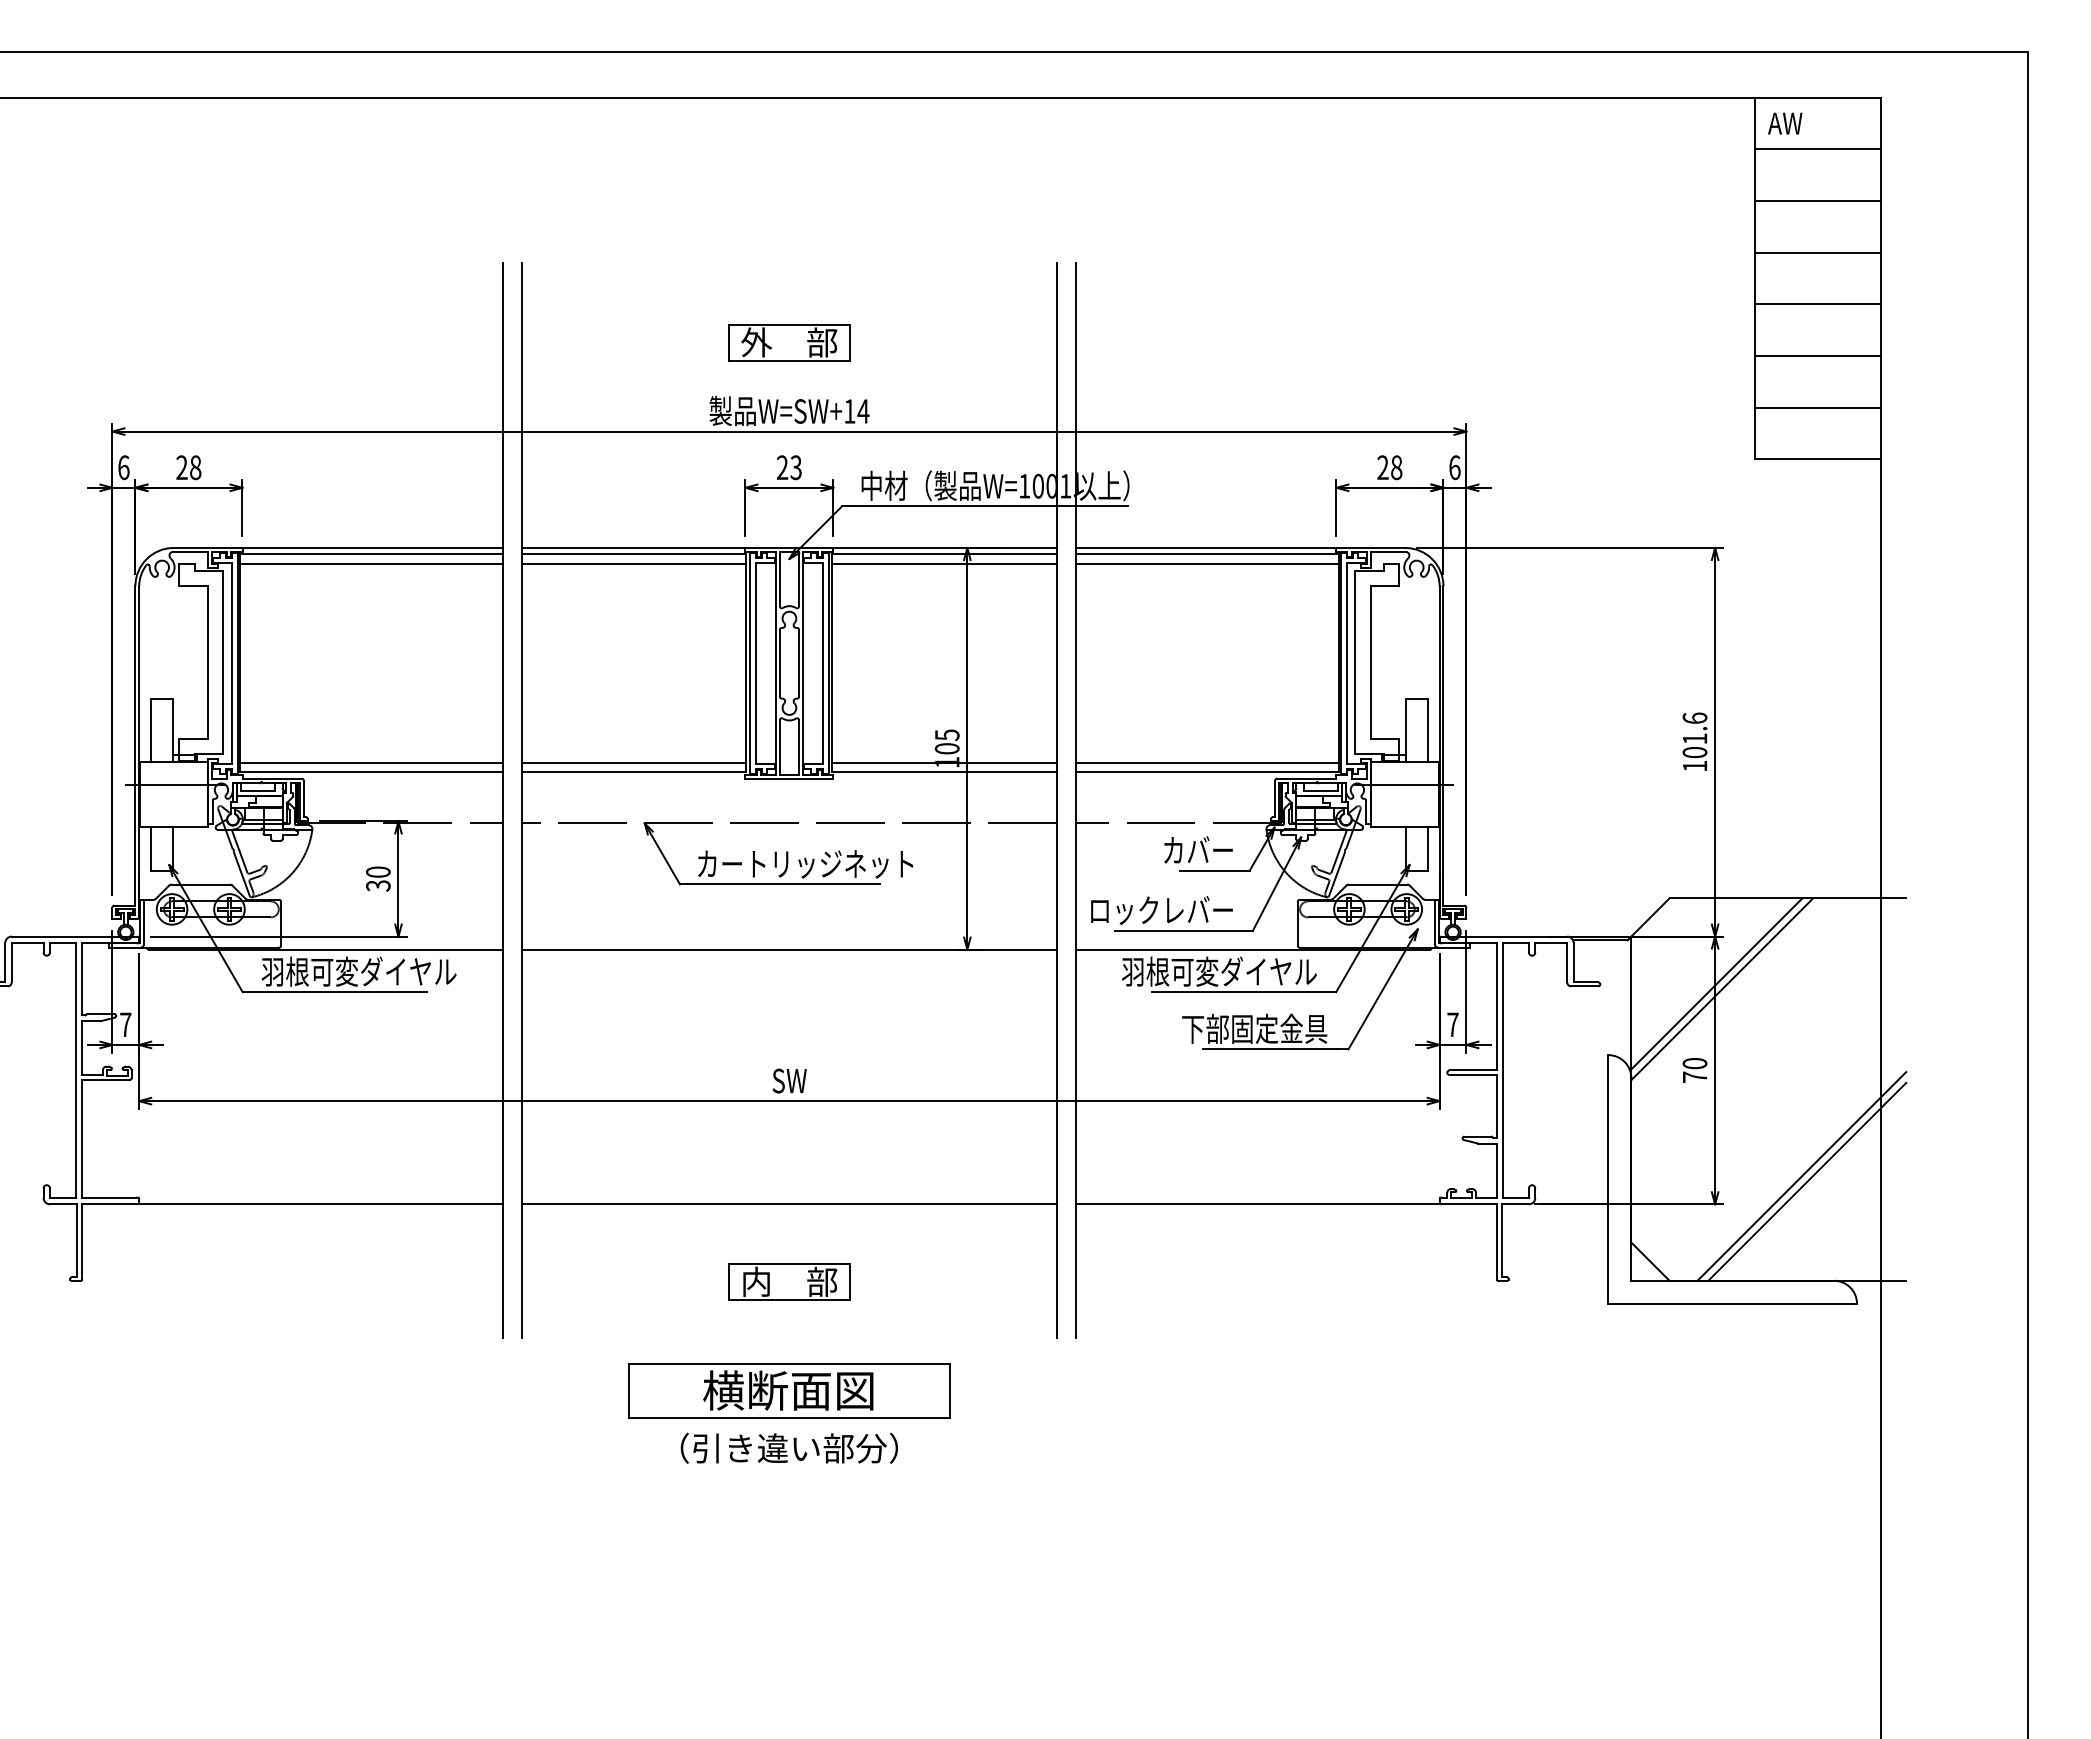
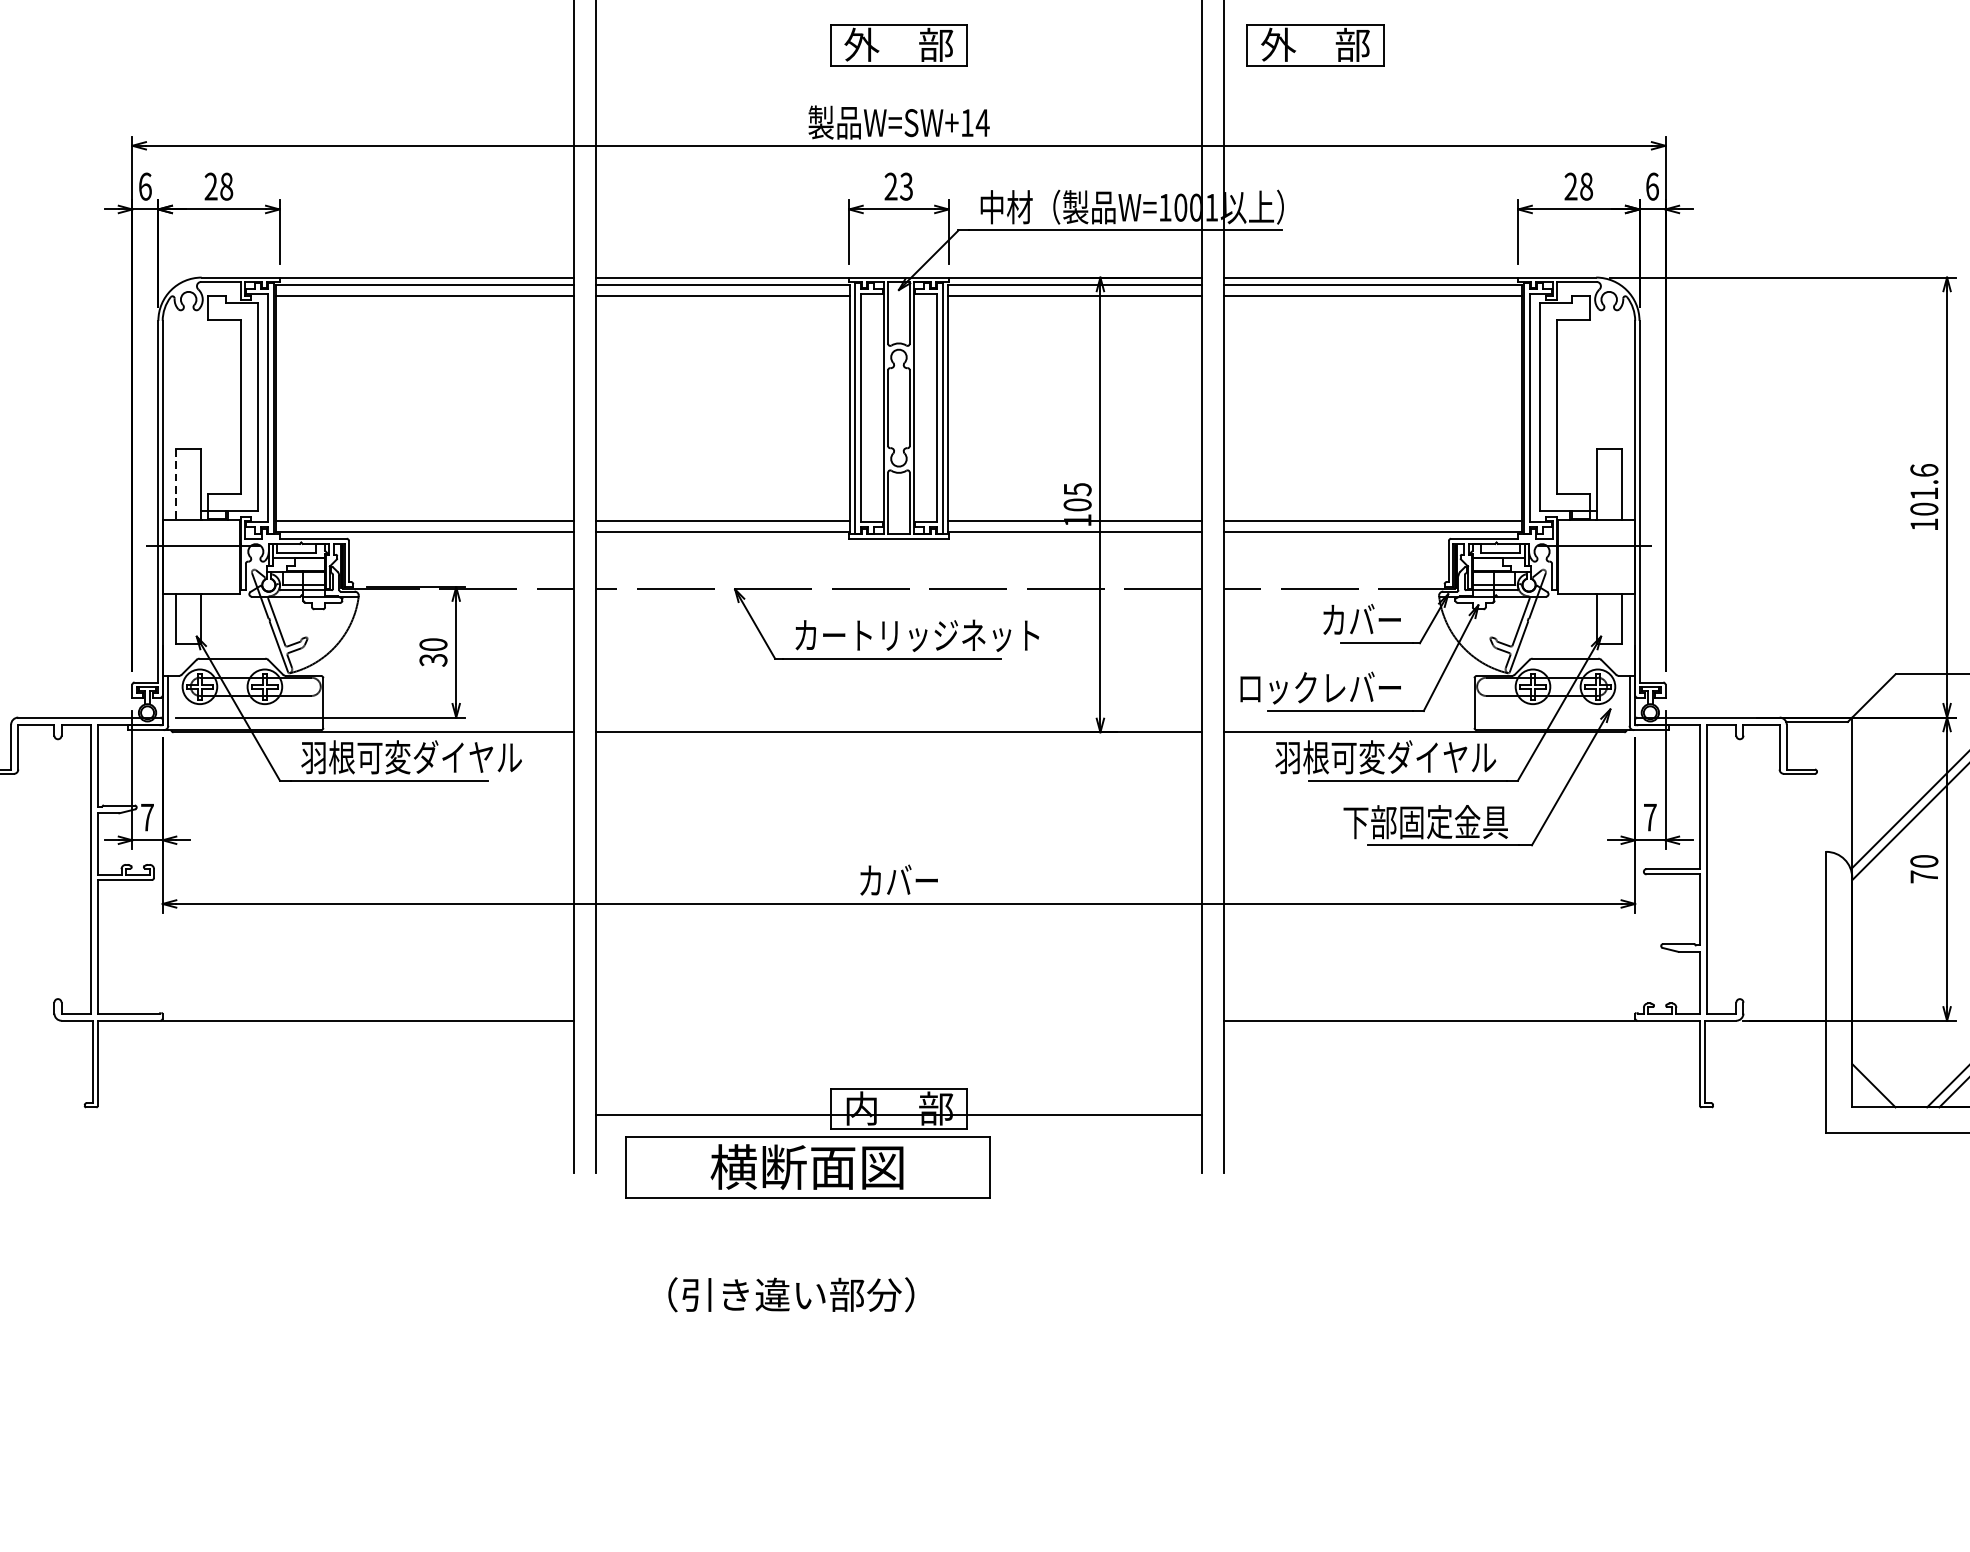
part: (1157, 342) -> (1315, 44), added
line: (150, 730) -> (175, 484), solid -> dashed
text: (789, 1079) -> (899, 879), SW -> カバー
line: (789, 1204) -> (899, 1114), moved
part: (789, 1390) -> (808, 1167), moved
text: (788, 1447) -> (790, 1293), moved

